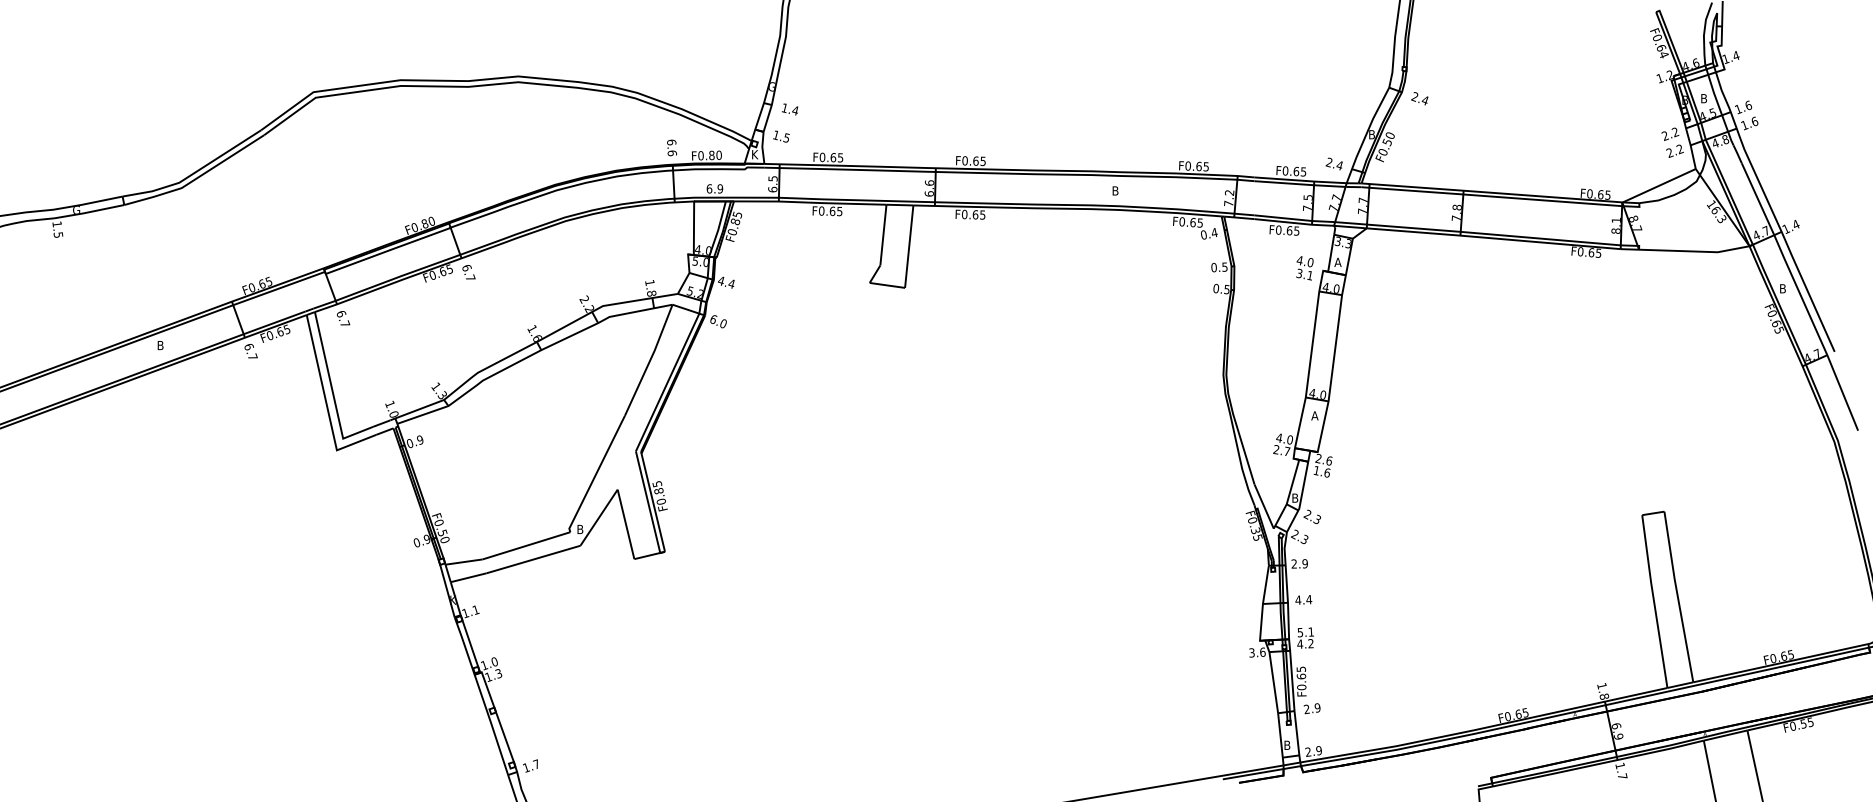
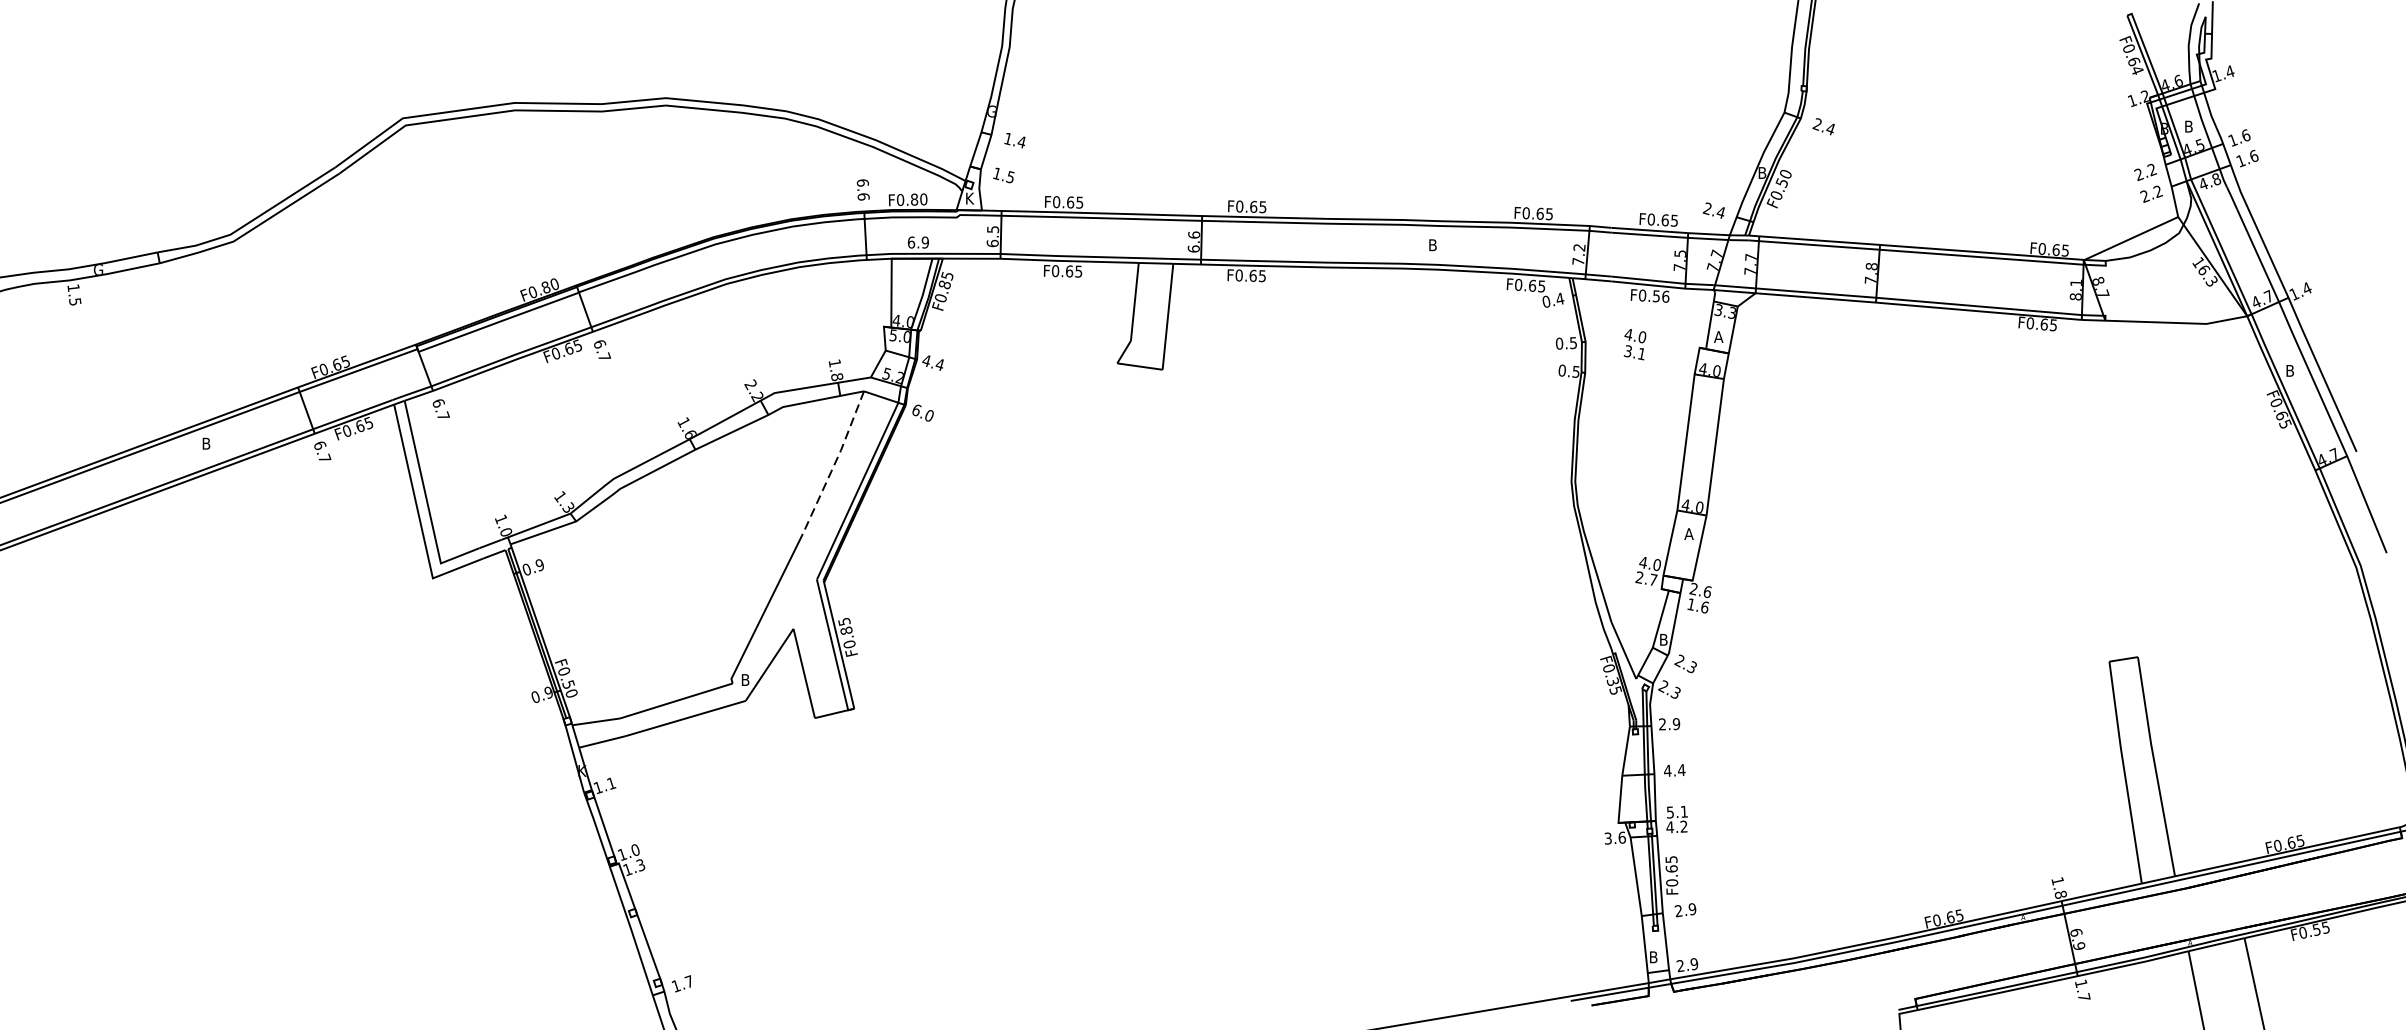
text: (1292, 230) -> (1660, 296), F0.65 -> F0.56
text: (1304, 268) -> (1634, 344), moved
line: (650, 360) -> (835, 462), solid -> dashed

